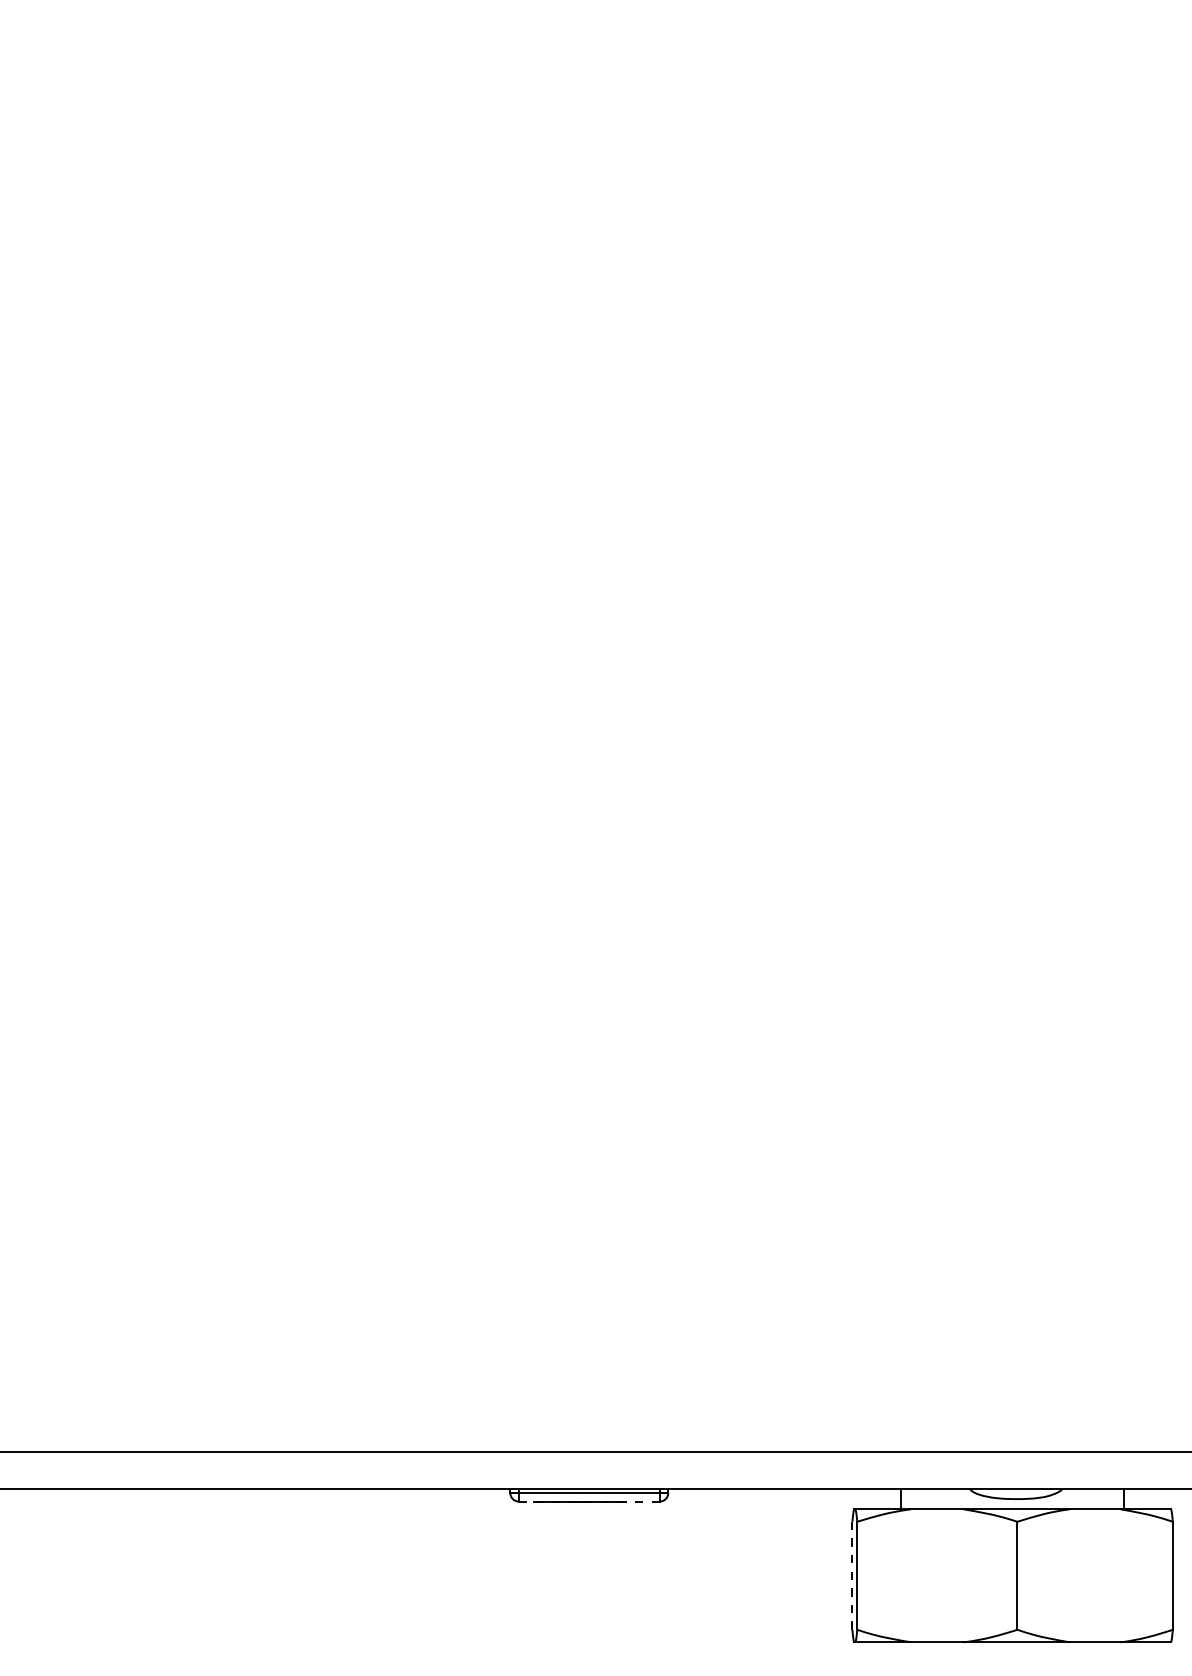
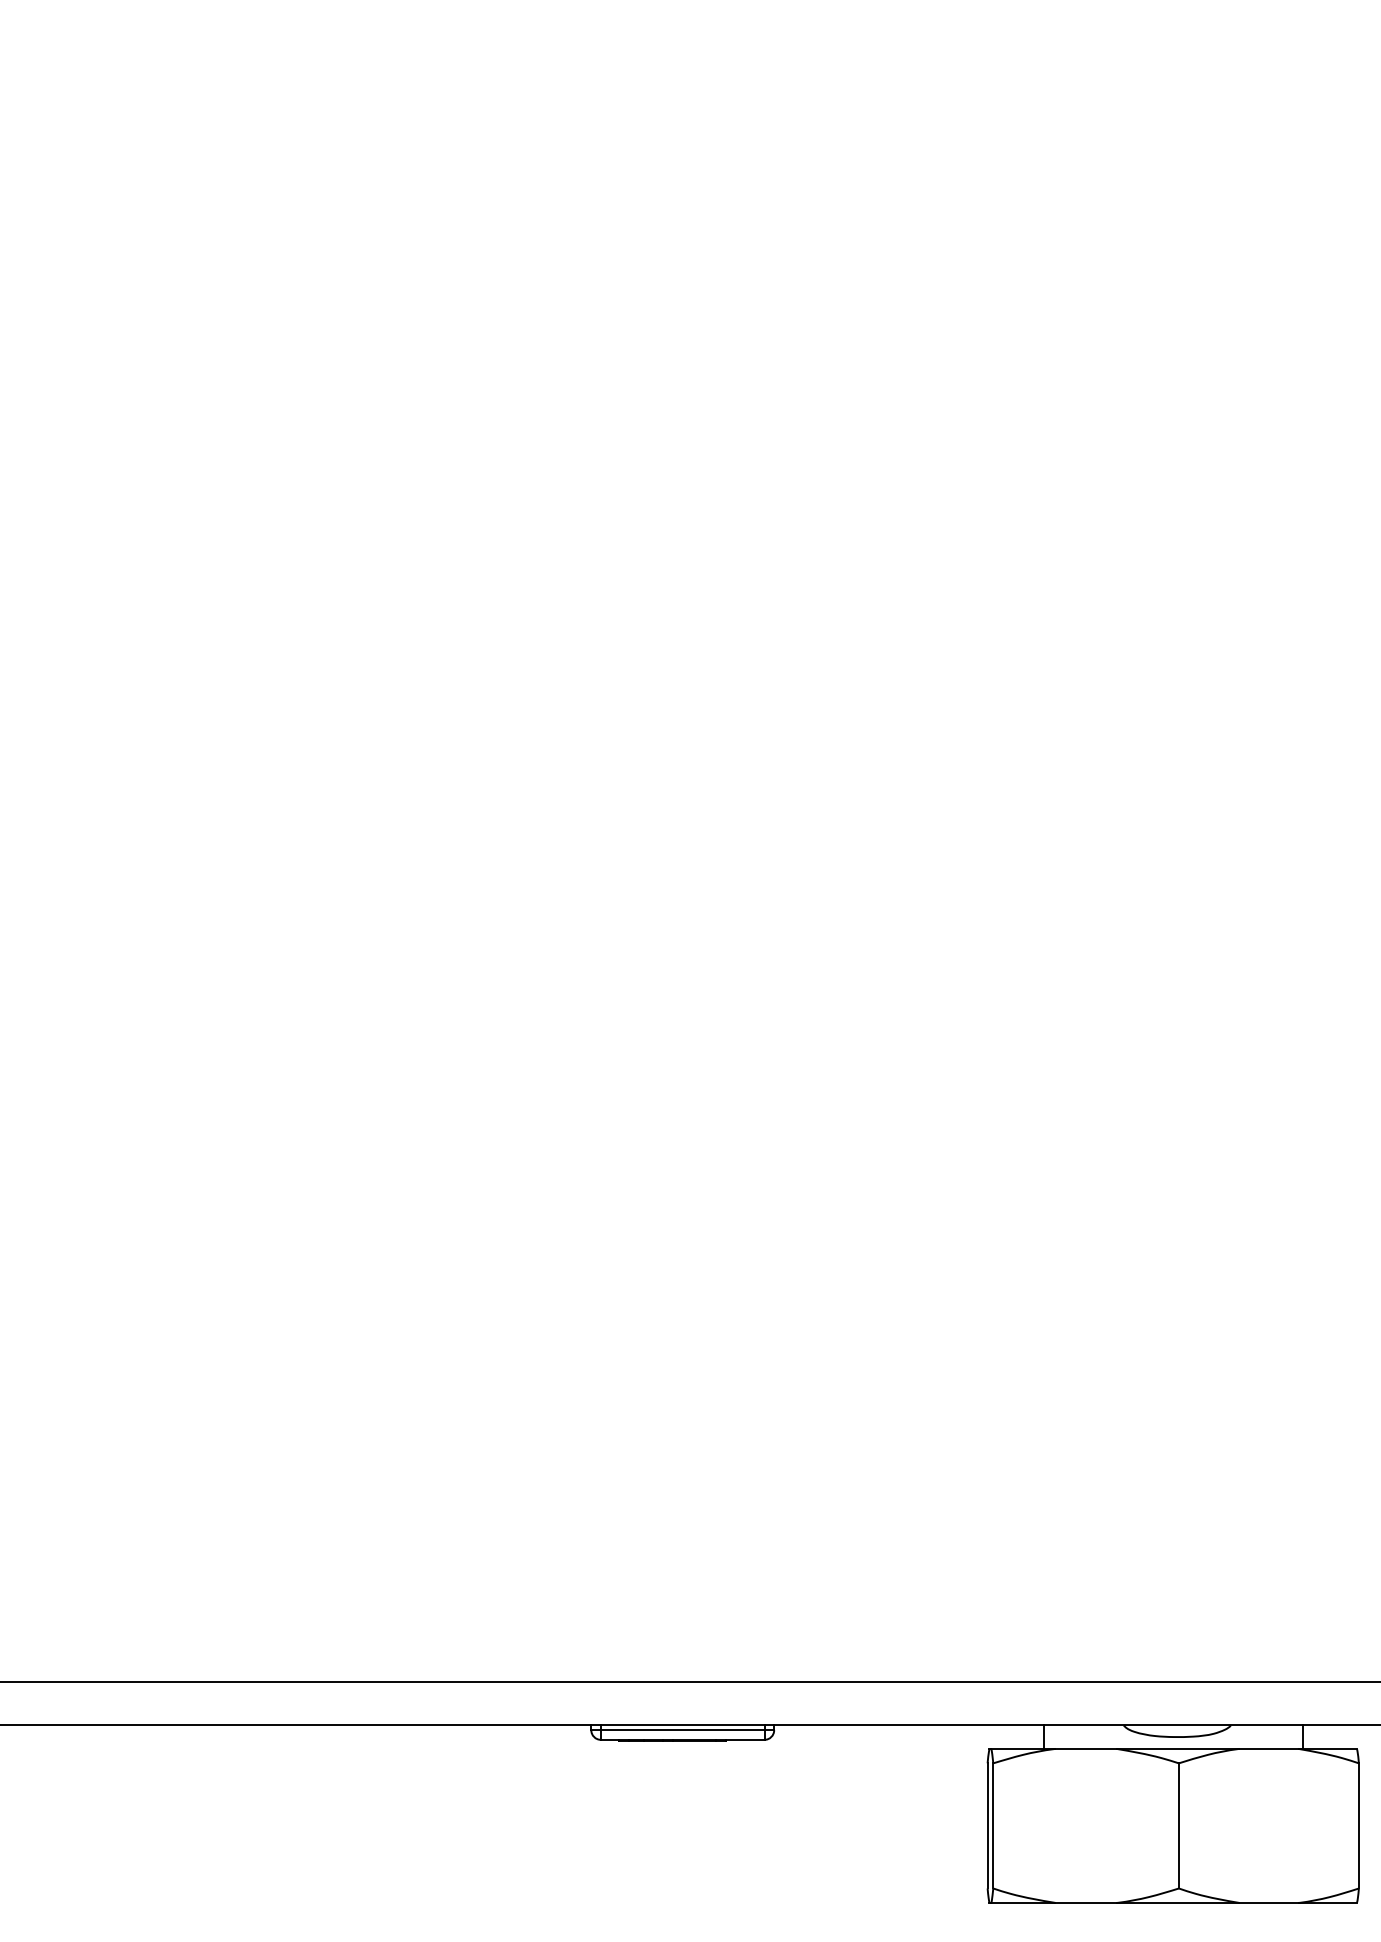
line: (589, 1501) -> (682, 1739), dashed -> solid
line: (852, 1575) -> (987, 1825), dashed -> solid

